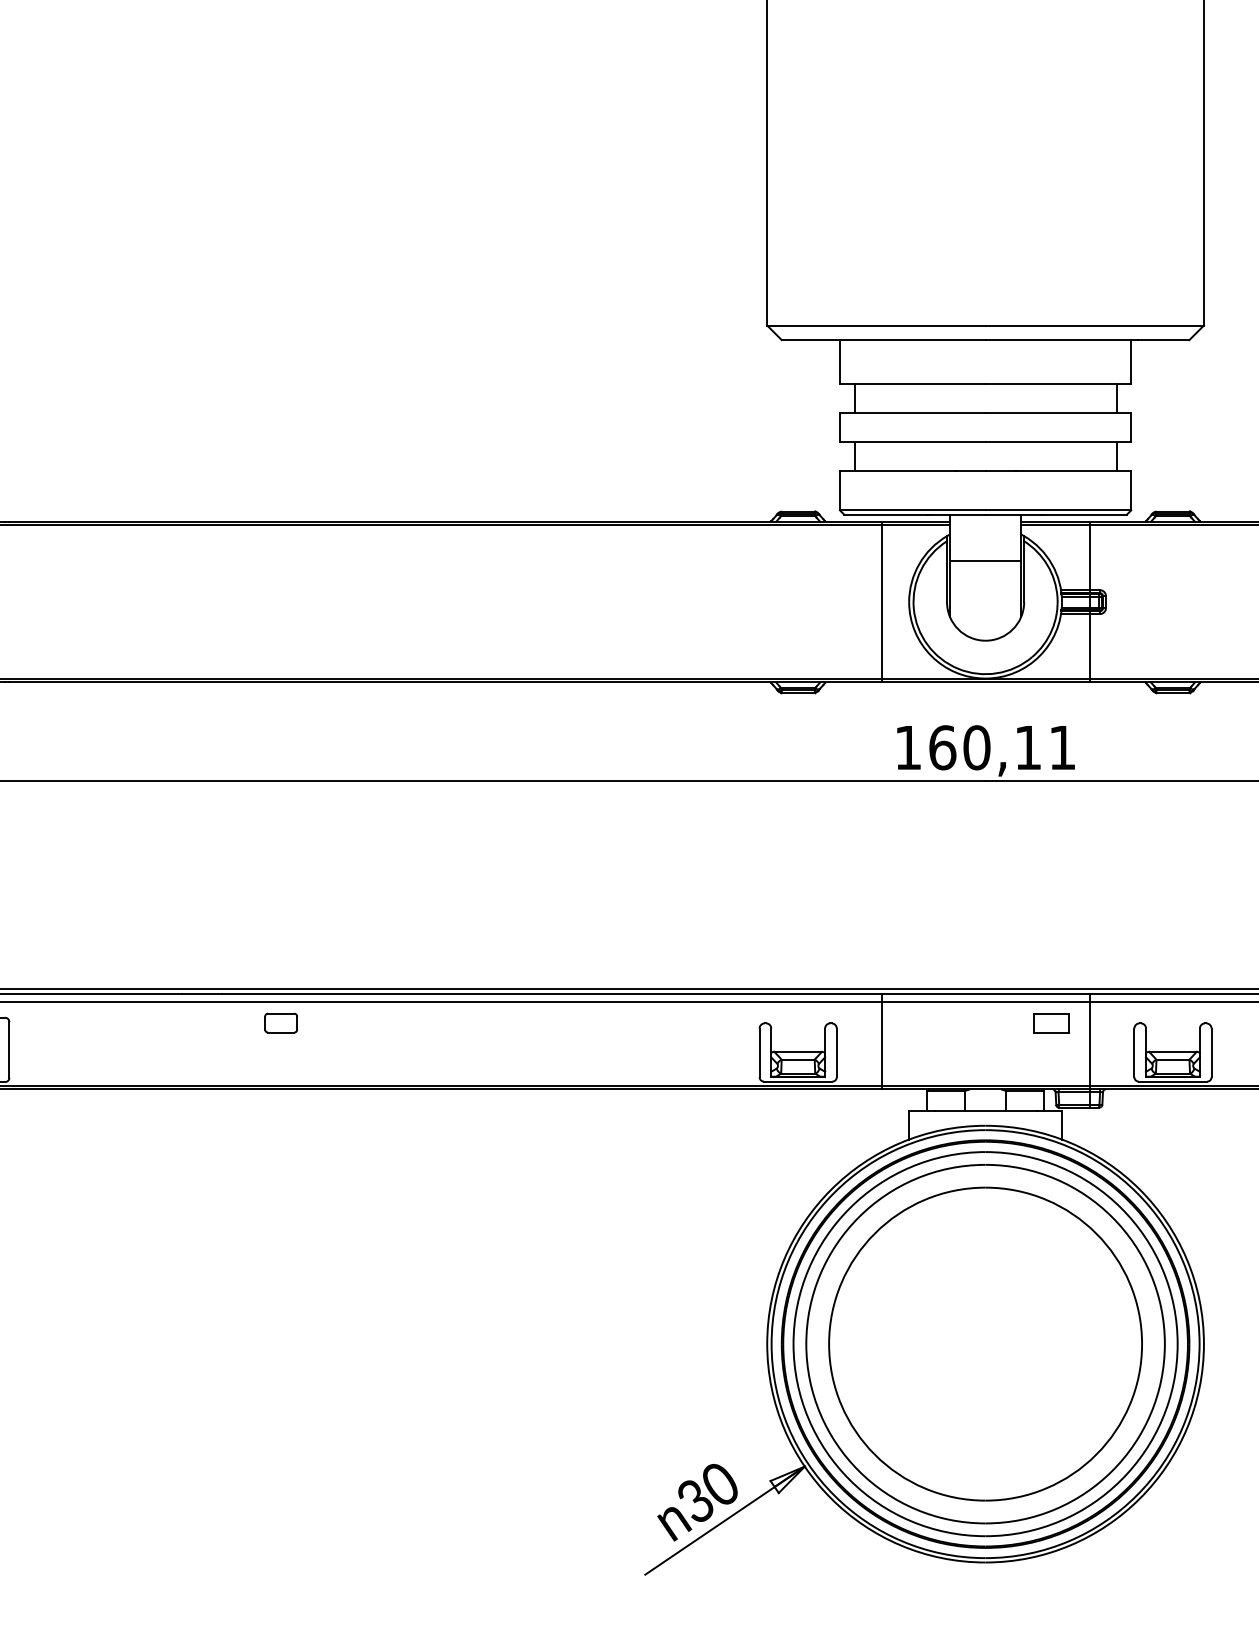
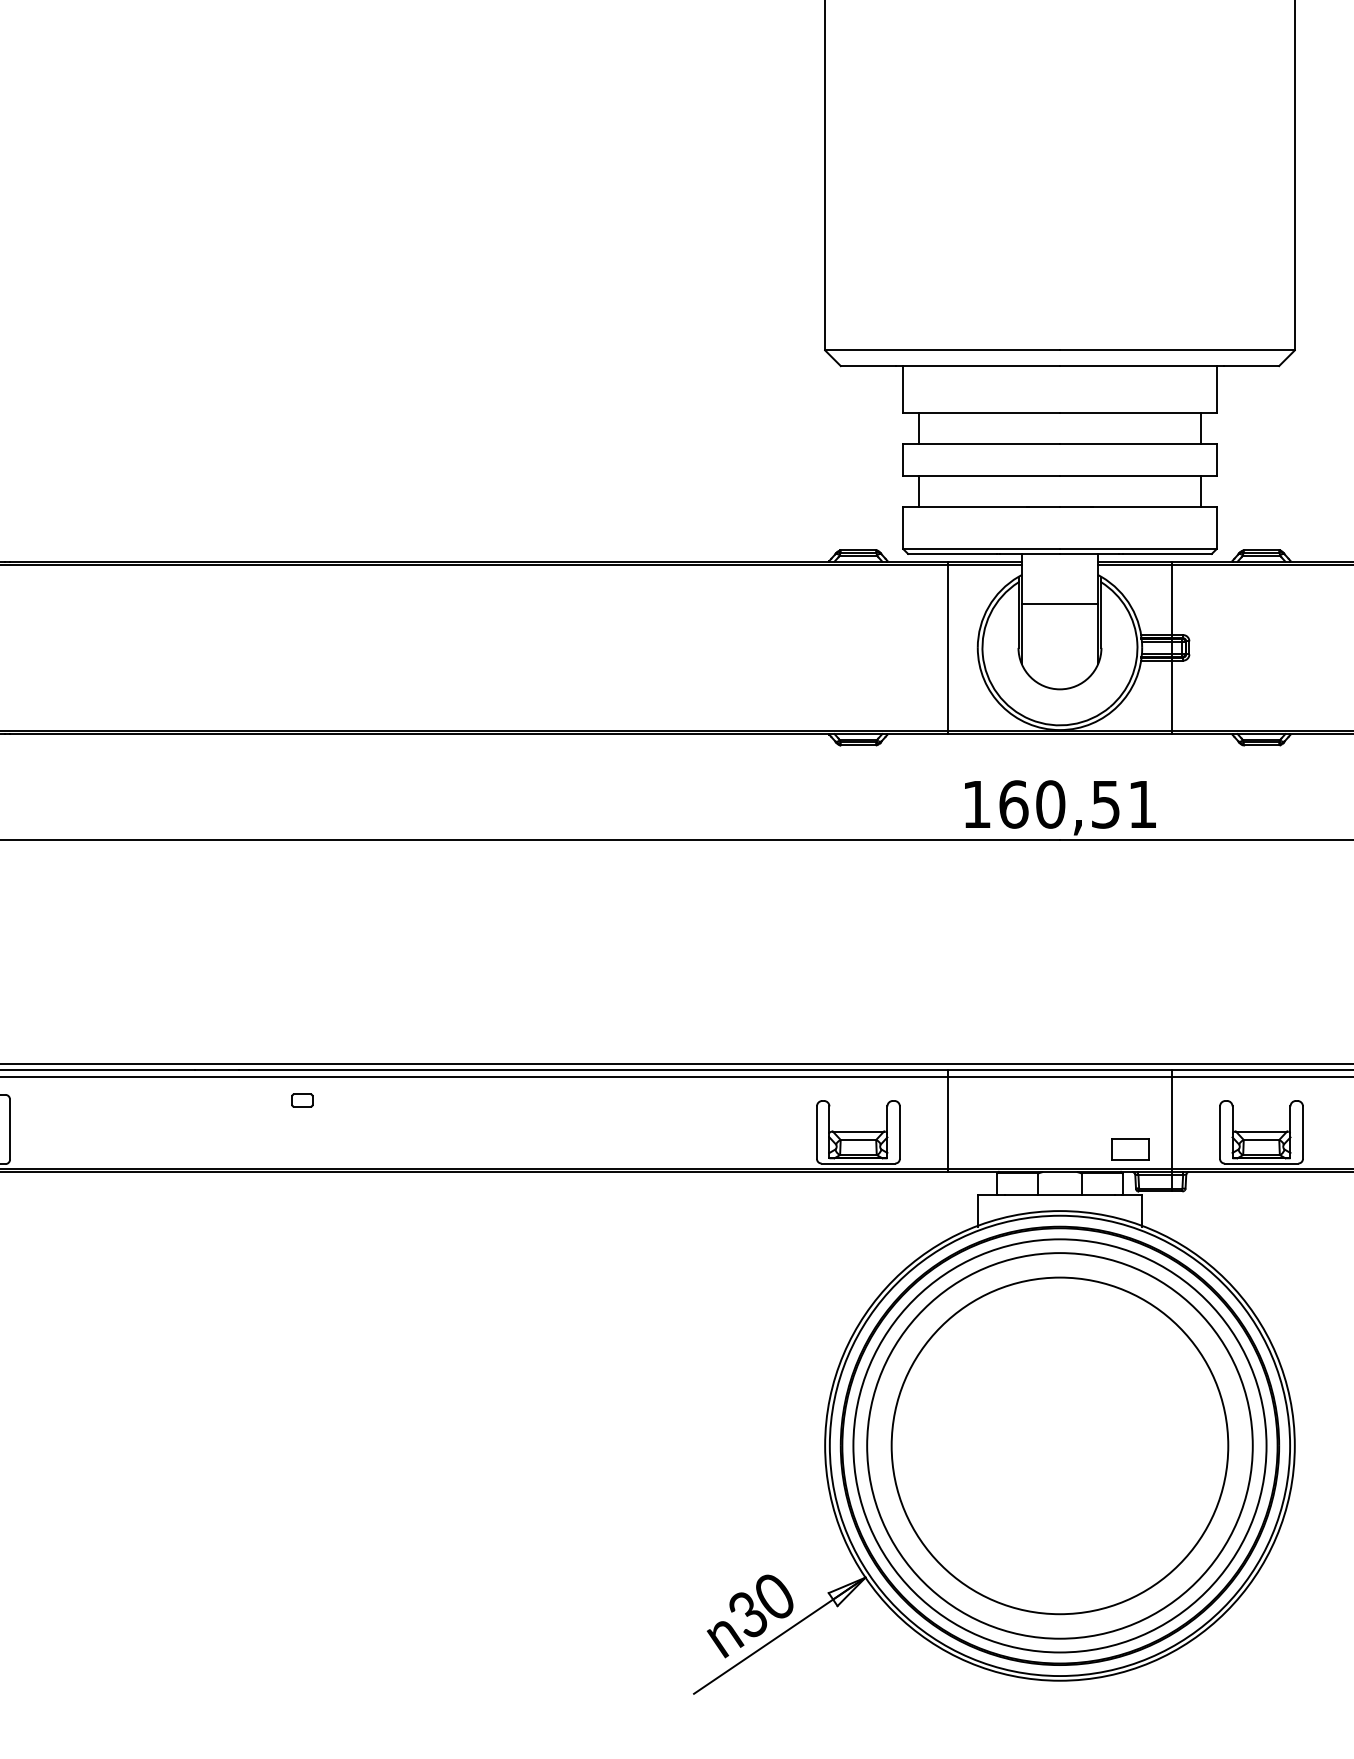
text: (1027, 747) -> (1105, 804), 160,11 -> 160,51
part: (281, 1022) -> (302, 1100), size x0.6
part: (1051, 1022) -> (1130, 1149), moved

